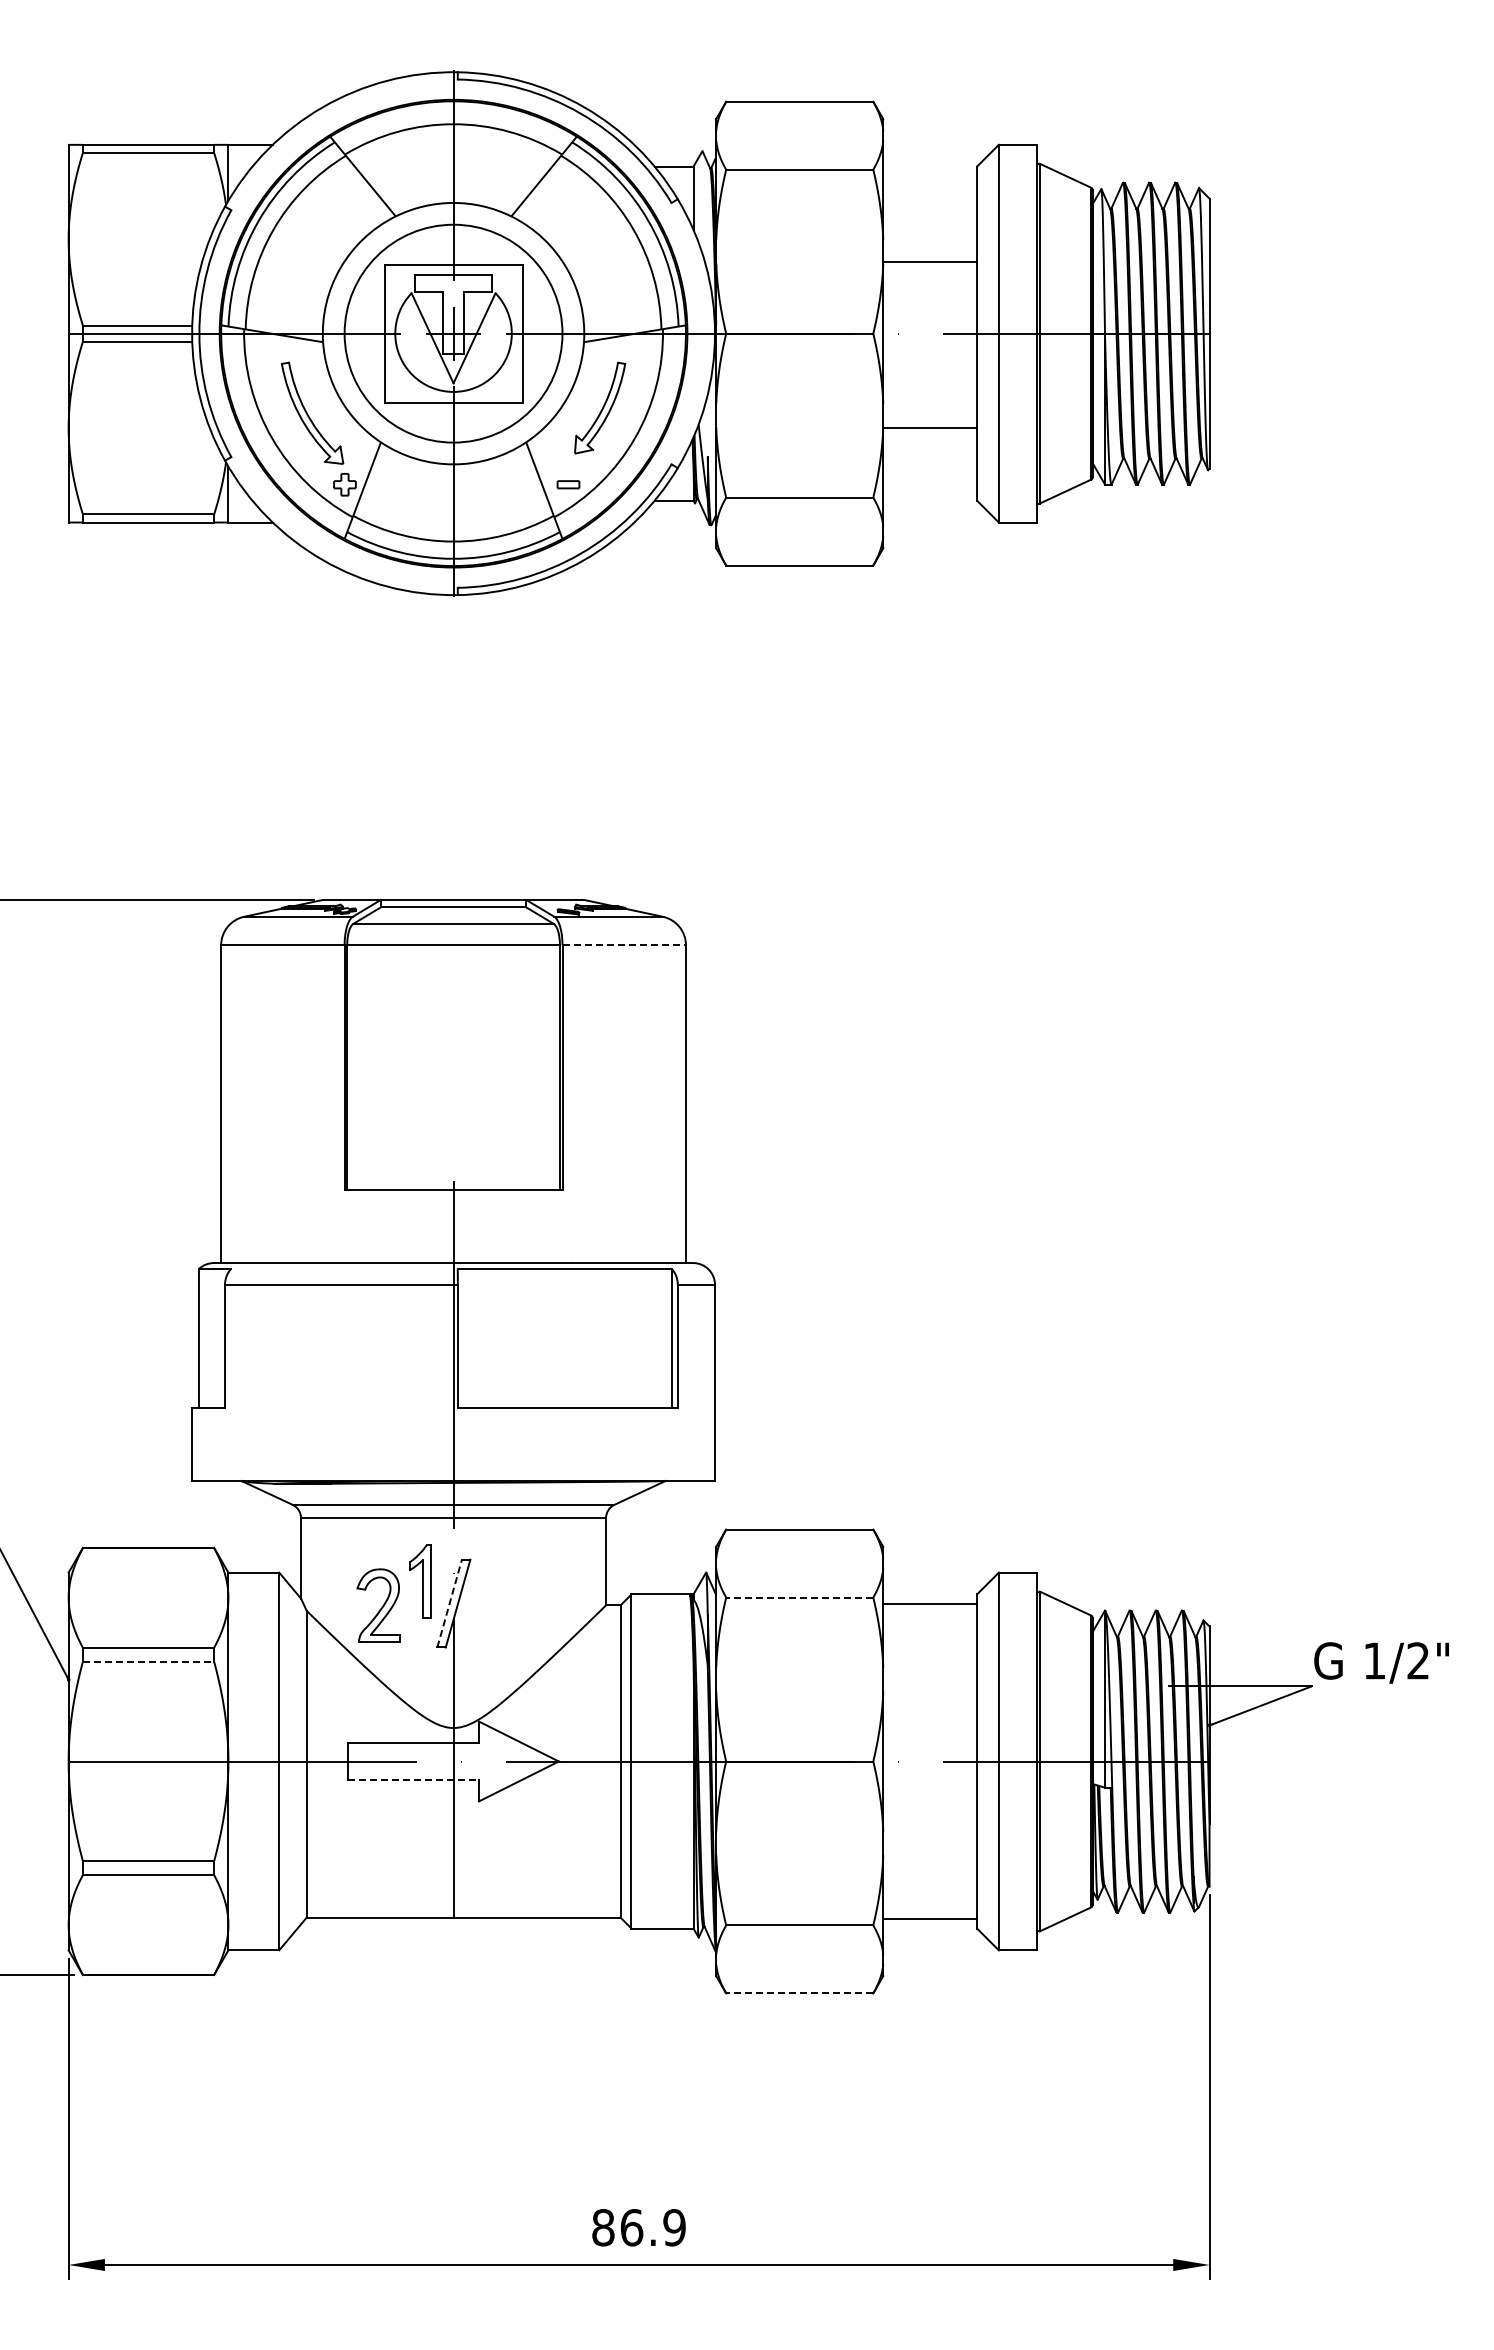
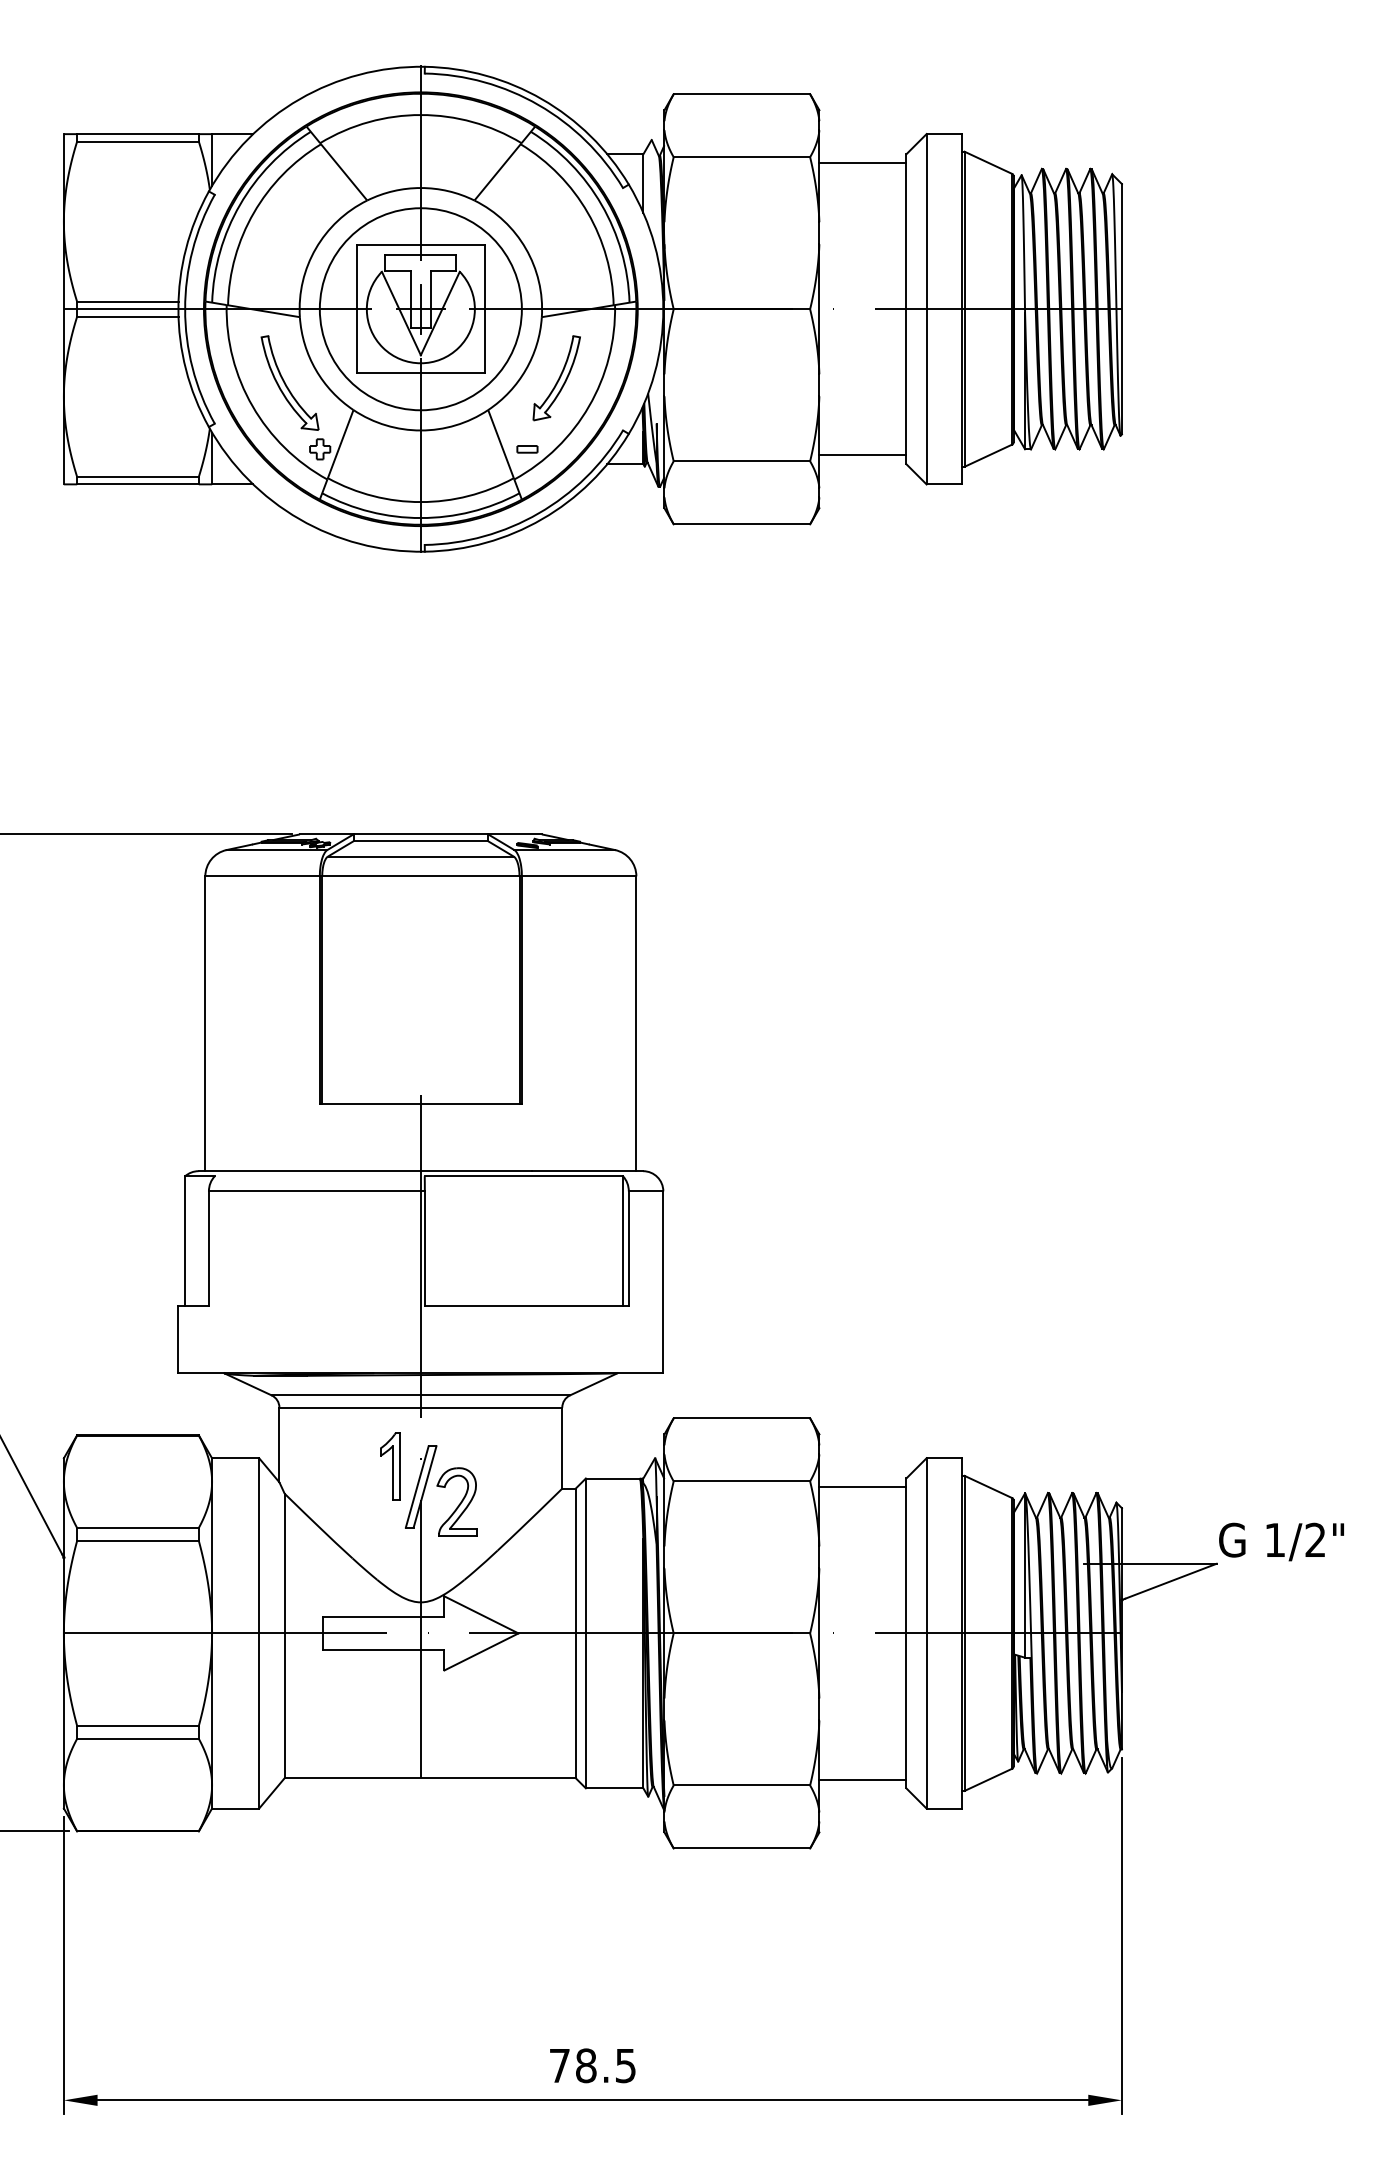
line: (930, 262) -> (863, 163), moved
line: (930, 428) -> (863, 455), moved
line: (624, 945) -> (579, 876), dashed -> solid
line: (799, 1597) -> (741, 1481), dashed -> solid
line: (449, 1603) -> (417, 1486), dashed -> solid
part: (378, 1605) -> (456, 1501), moved
line: (148, 1661) -> (137, 1540), dashed -> solid
line: (414, 1779) -> (384, 1650), dashed -> solid
line: (799, 1993) -> (741, 1848), dashed -> solid
text: (638, 2227) -> (592, 2065), 86.9 -> 78.5

